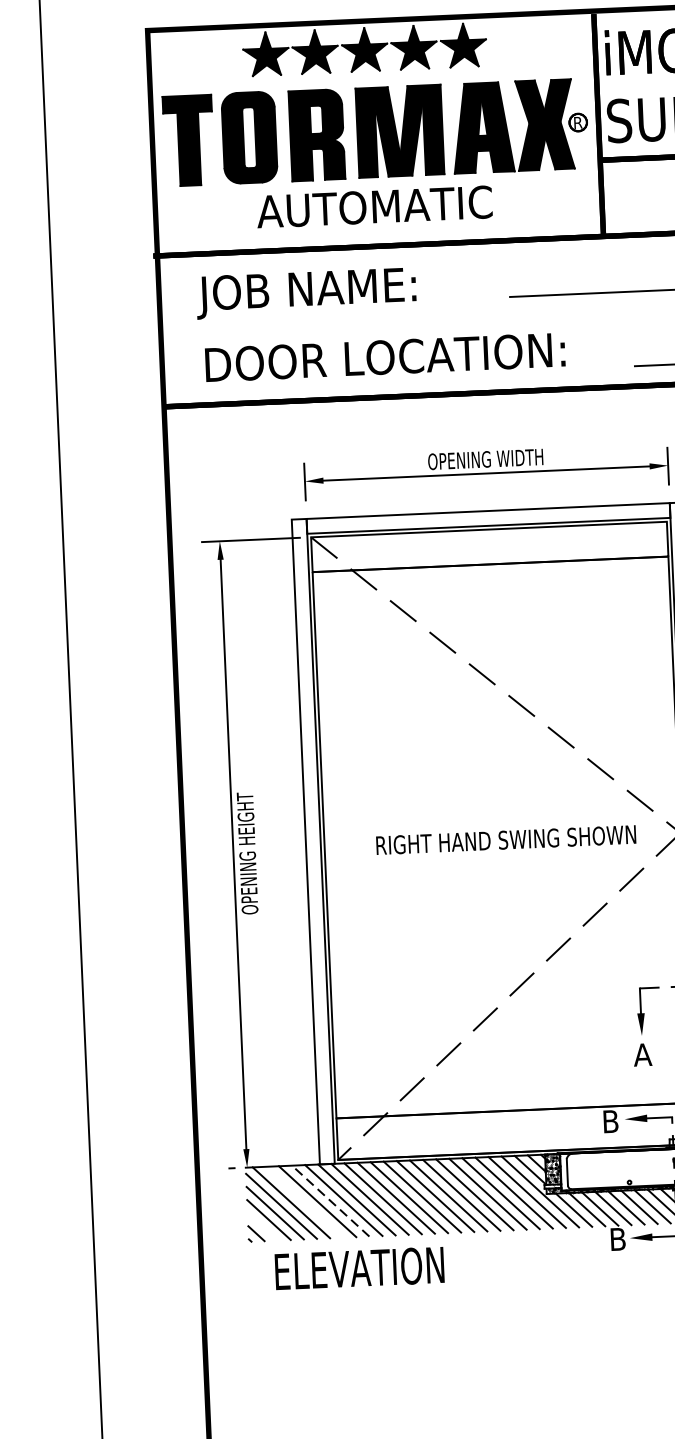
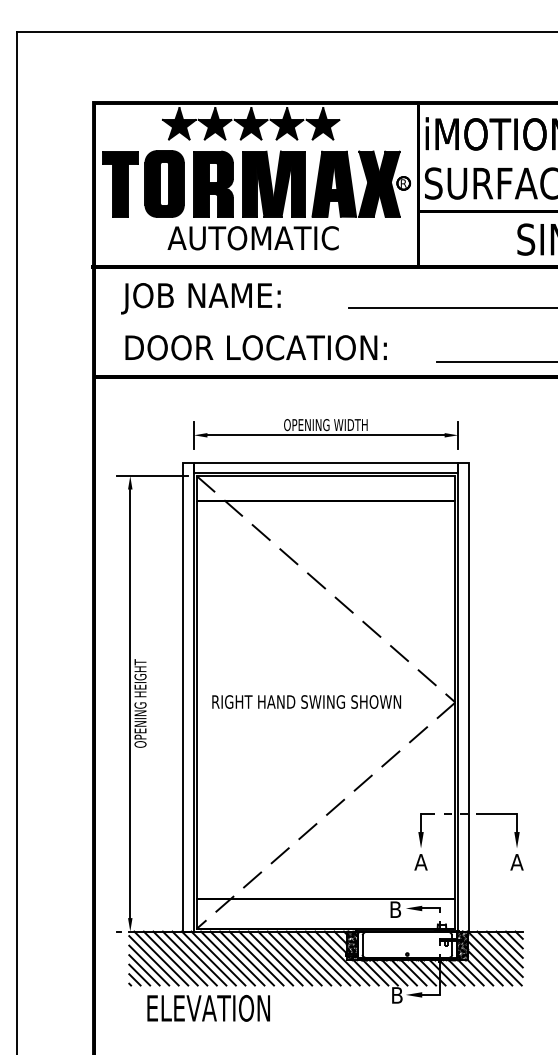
text: (505, 839) -> (306, 701), moved
line: (330, 1201) -> (189, 958), dashed -> solid
line: (304, 1202) -> (170, 958), added
line: (262, 1226) -> (139, 974), added

